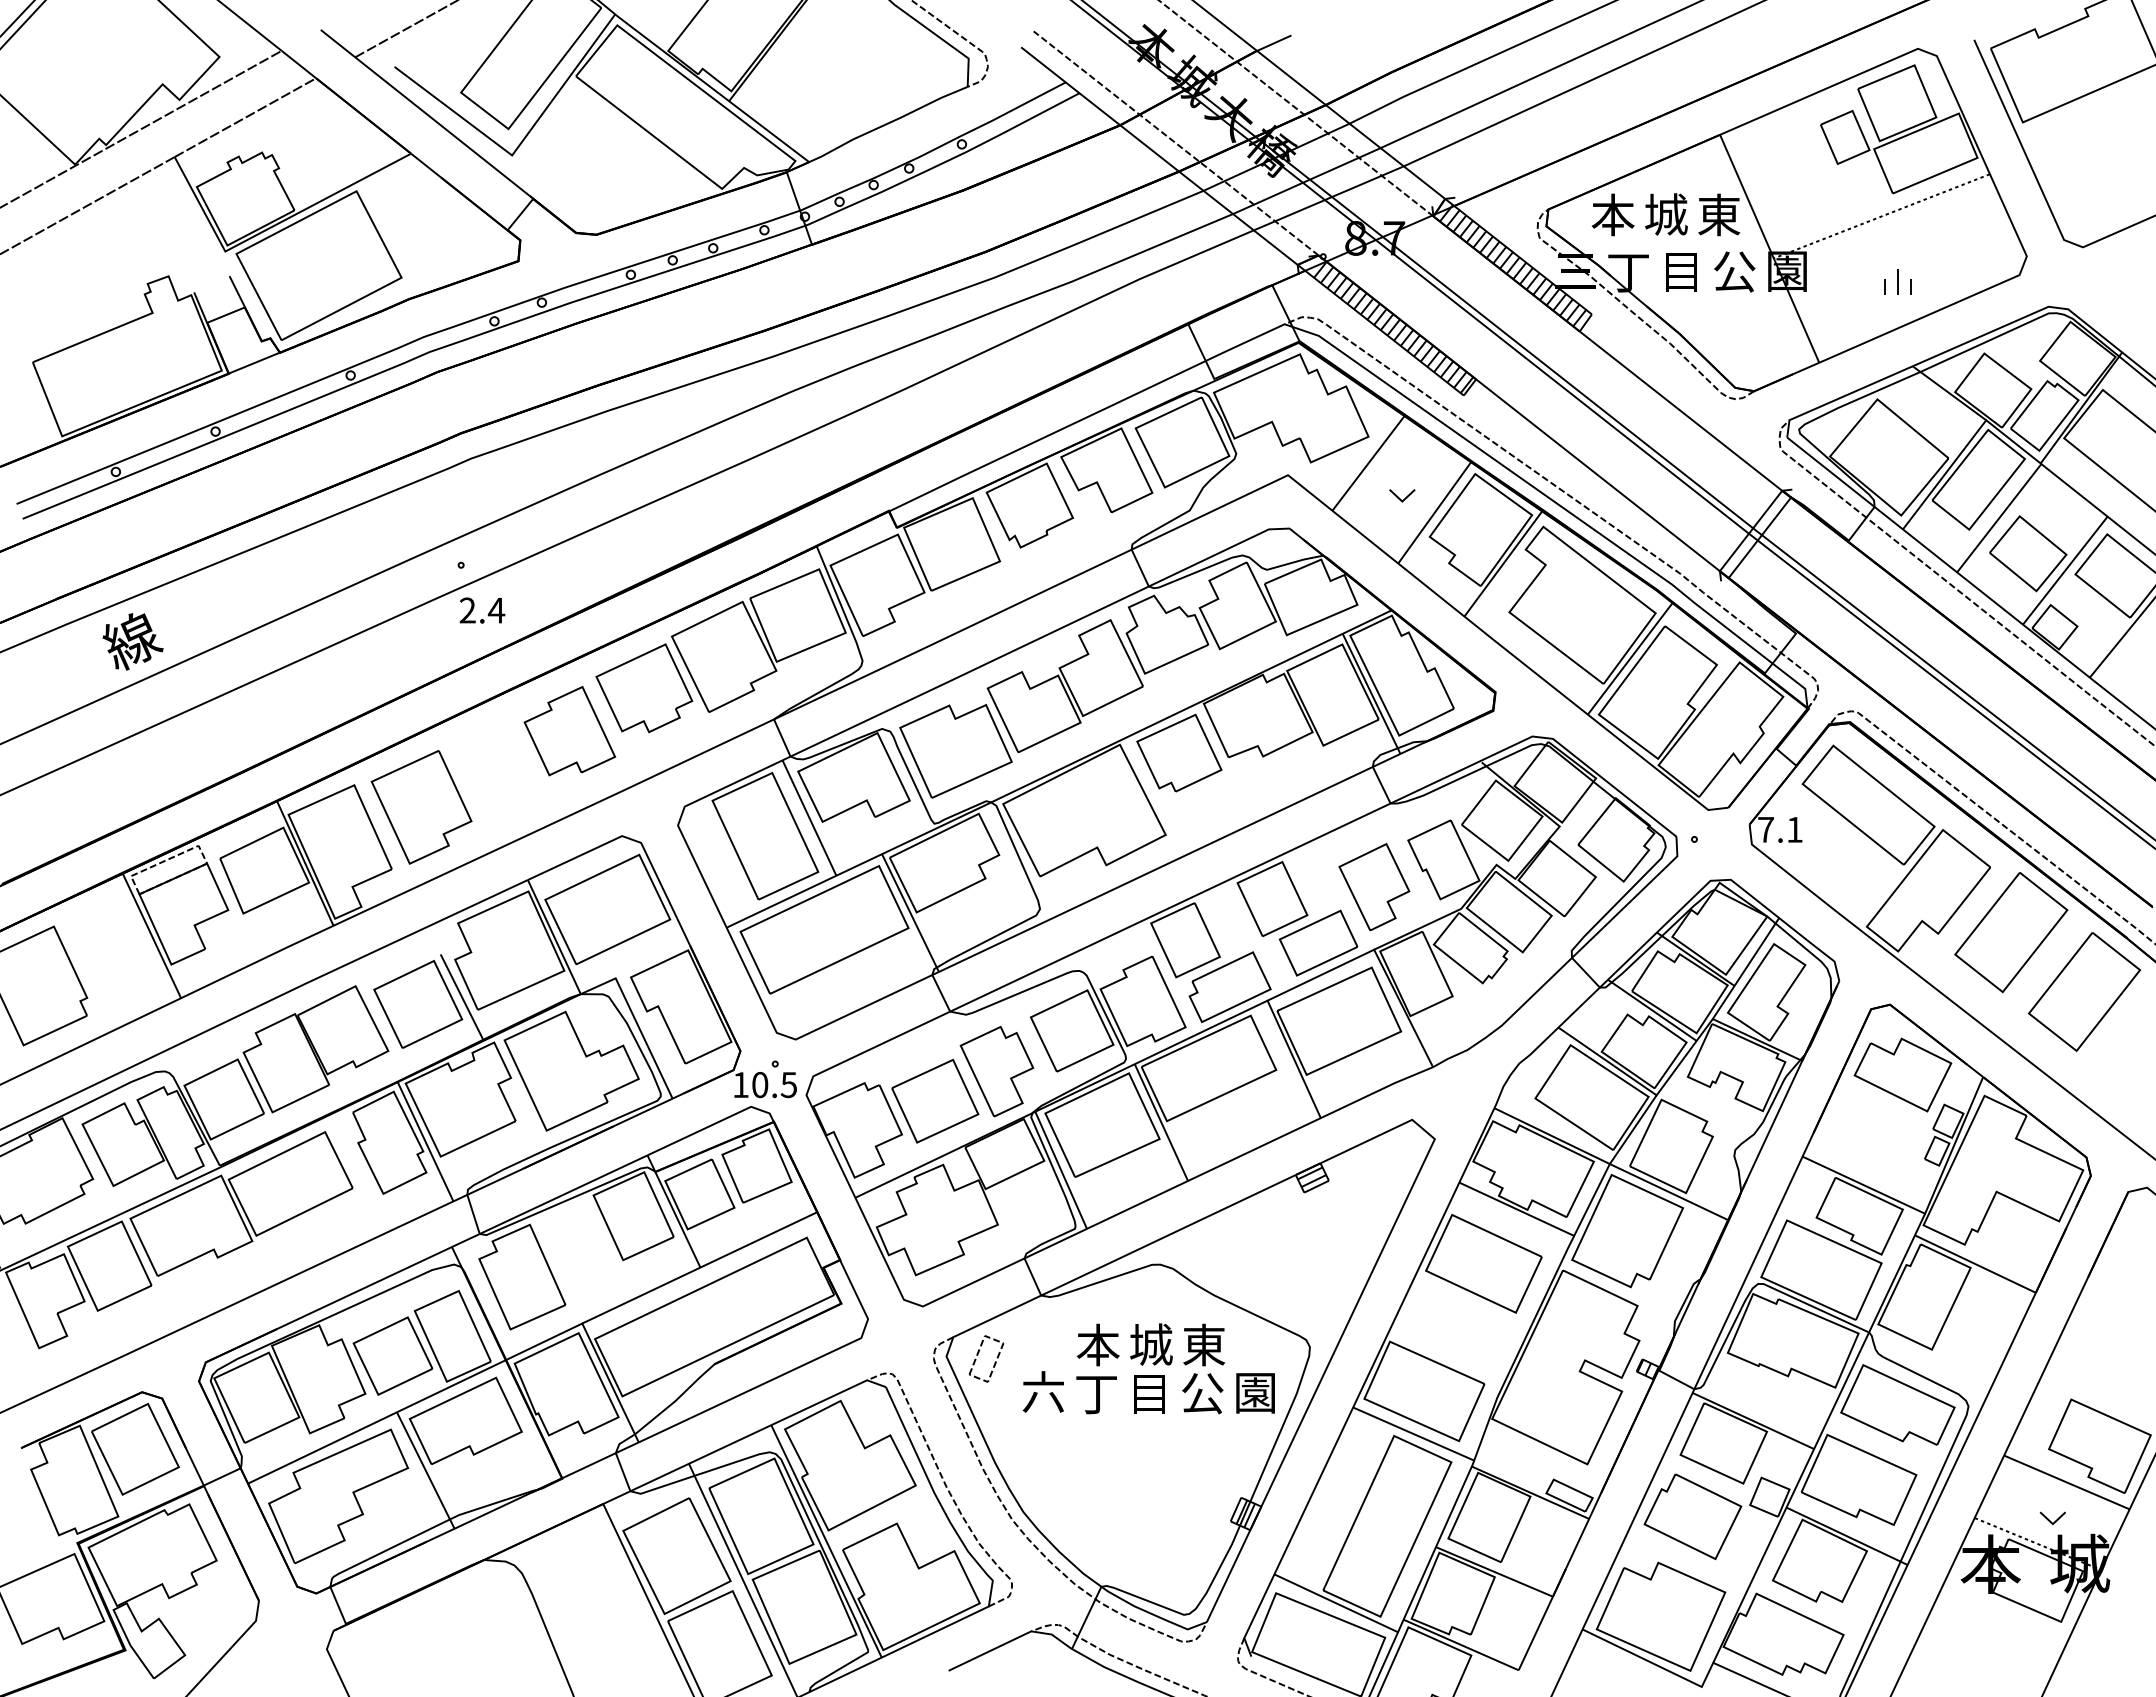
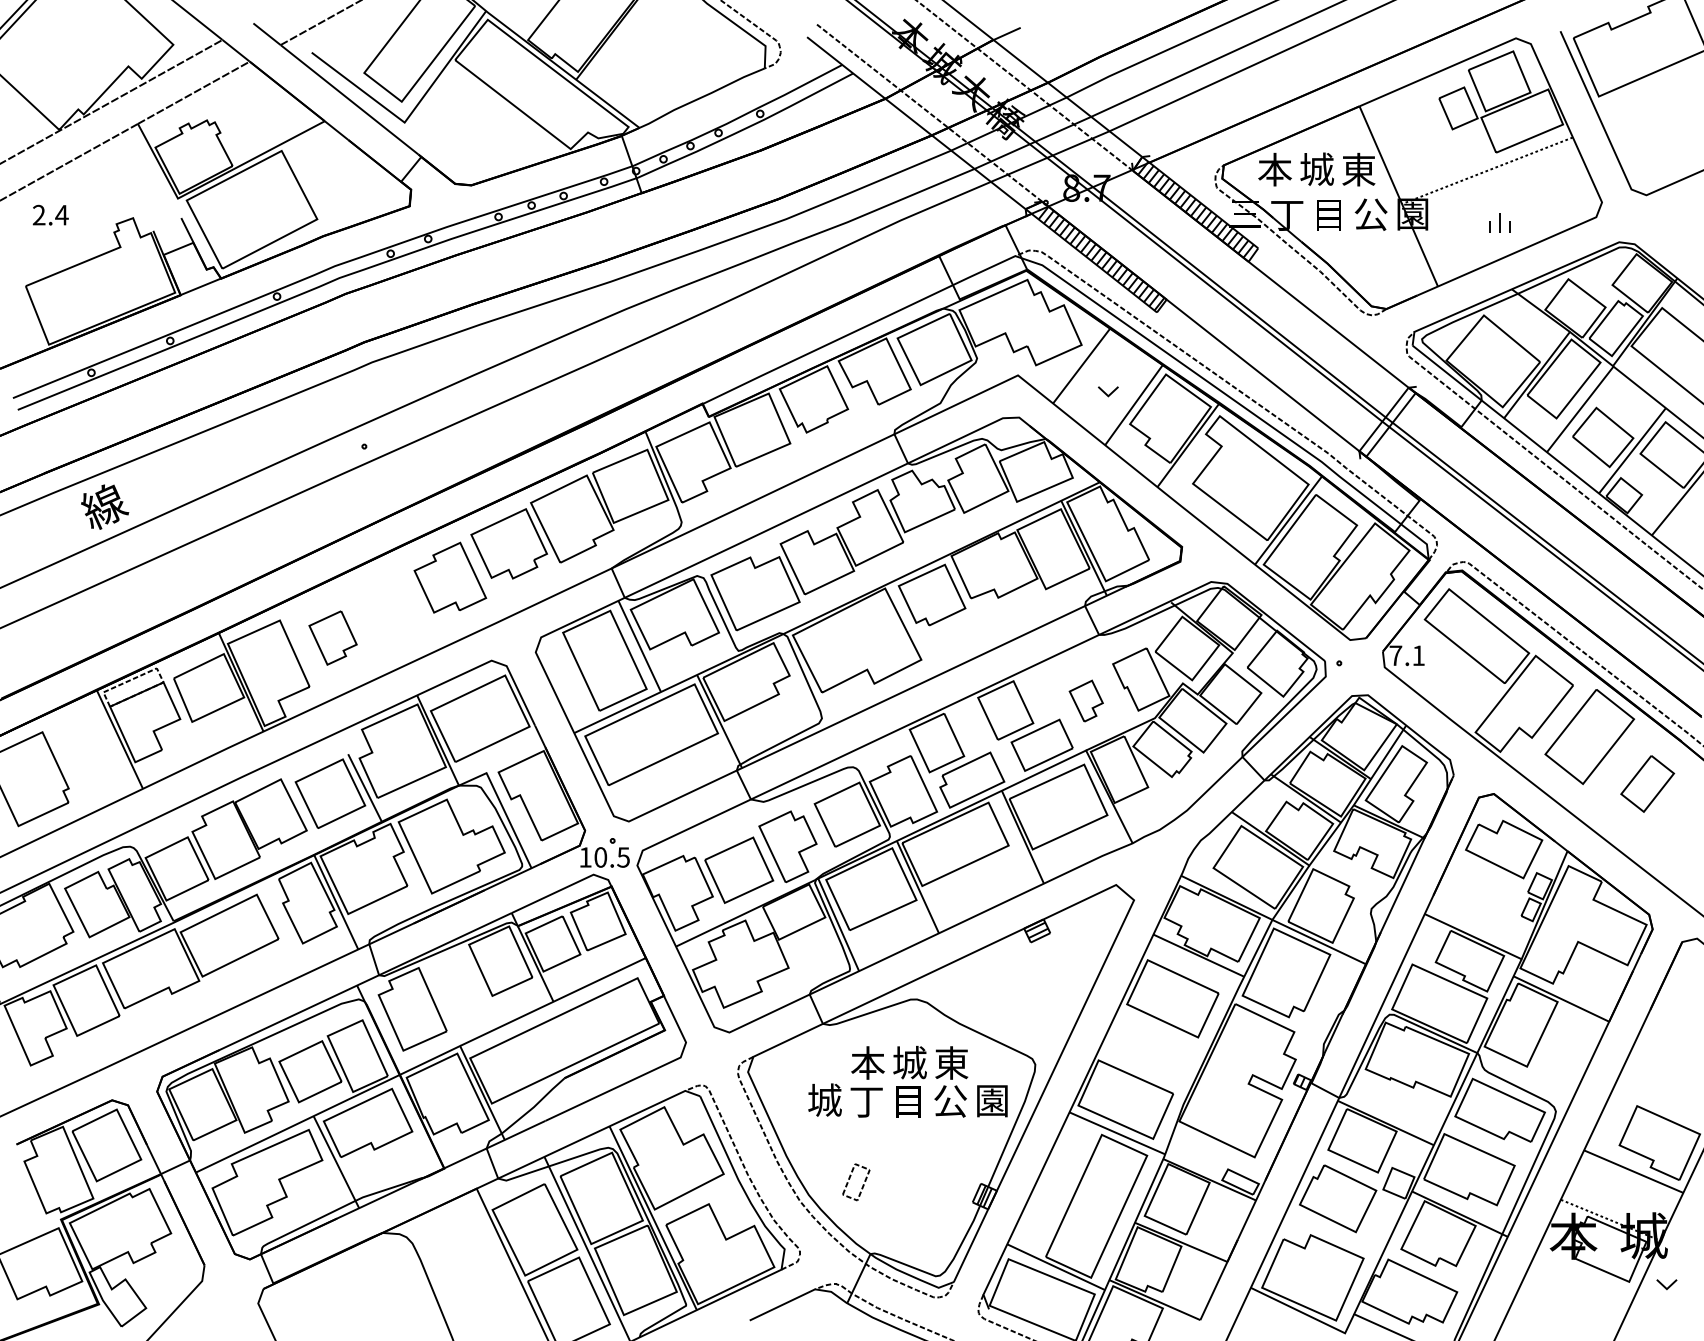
text: (482, 610) -> (50, 215), moved
part: (421, 807) -> (333, 638), size x0.6
part: (1374, 887) -> (1086, 701), size x0.6
part: (2084, 991) -> (1647, 783), size x0.6
part: (978, 1355) -> (850, 1179), moved
text: (1043, 1391) -> (824, 1099), 六 -> 城
part: (2052, 1518) -> (1666, 1284), moved

